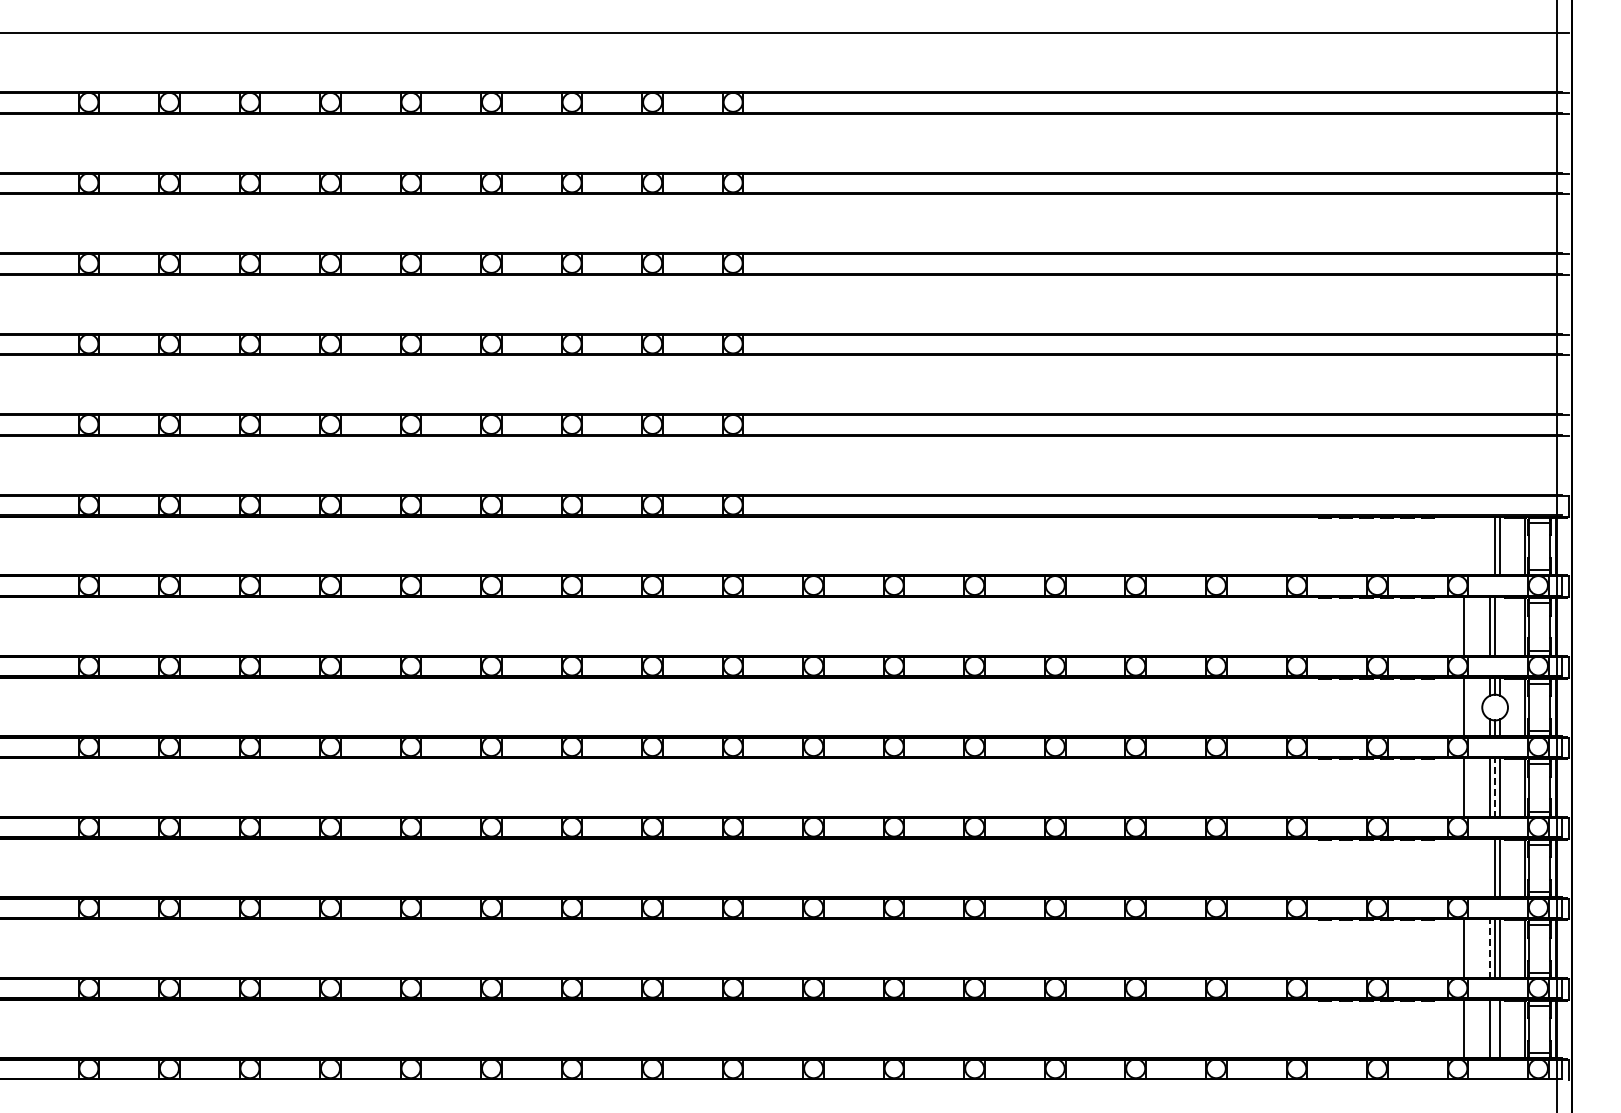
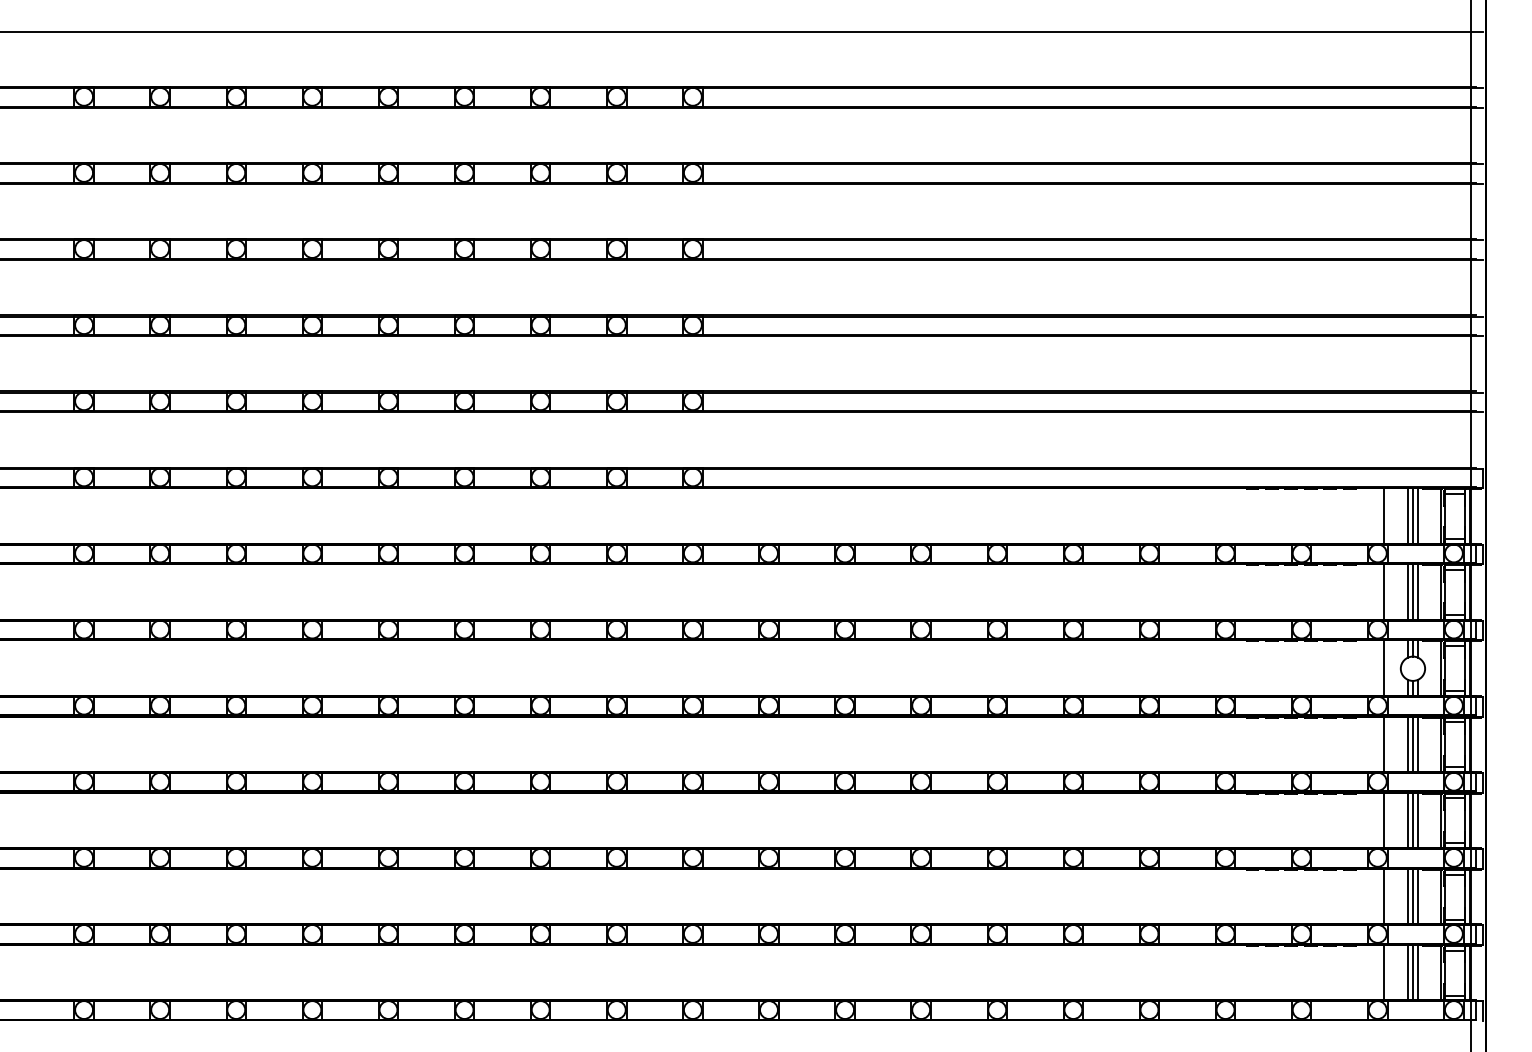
line: (1464, 546) -> (1384, 516), added
line: (1489, 546) -> (1407, 516), added
line: (1500, 626) -> (1418, 592), added
line: (1495, 788) -> (1413, 745), dashed -> solid
line: (1464, 868) -> (1384, 820), added
line: (1489, 868) -> (1407, 820), added
line: (1489, 949) -> (1407, 897), dashed -> solid
line: (1495, 1029) -> (1413, 972), added

